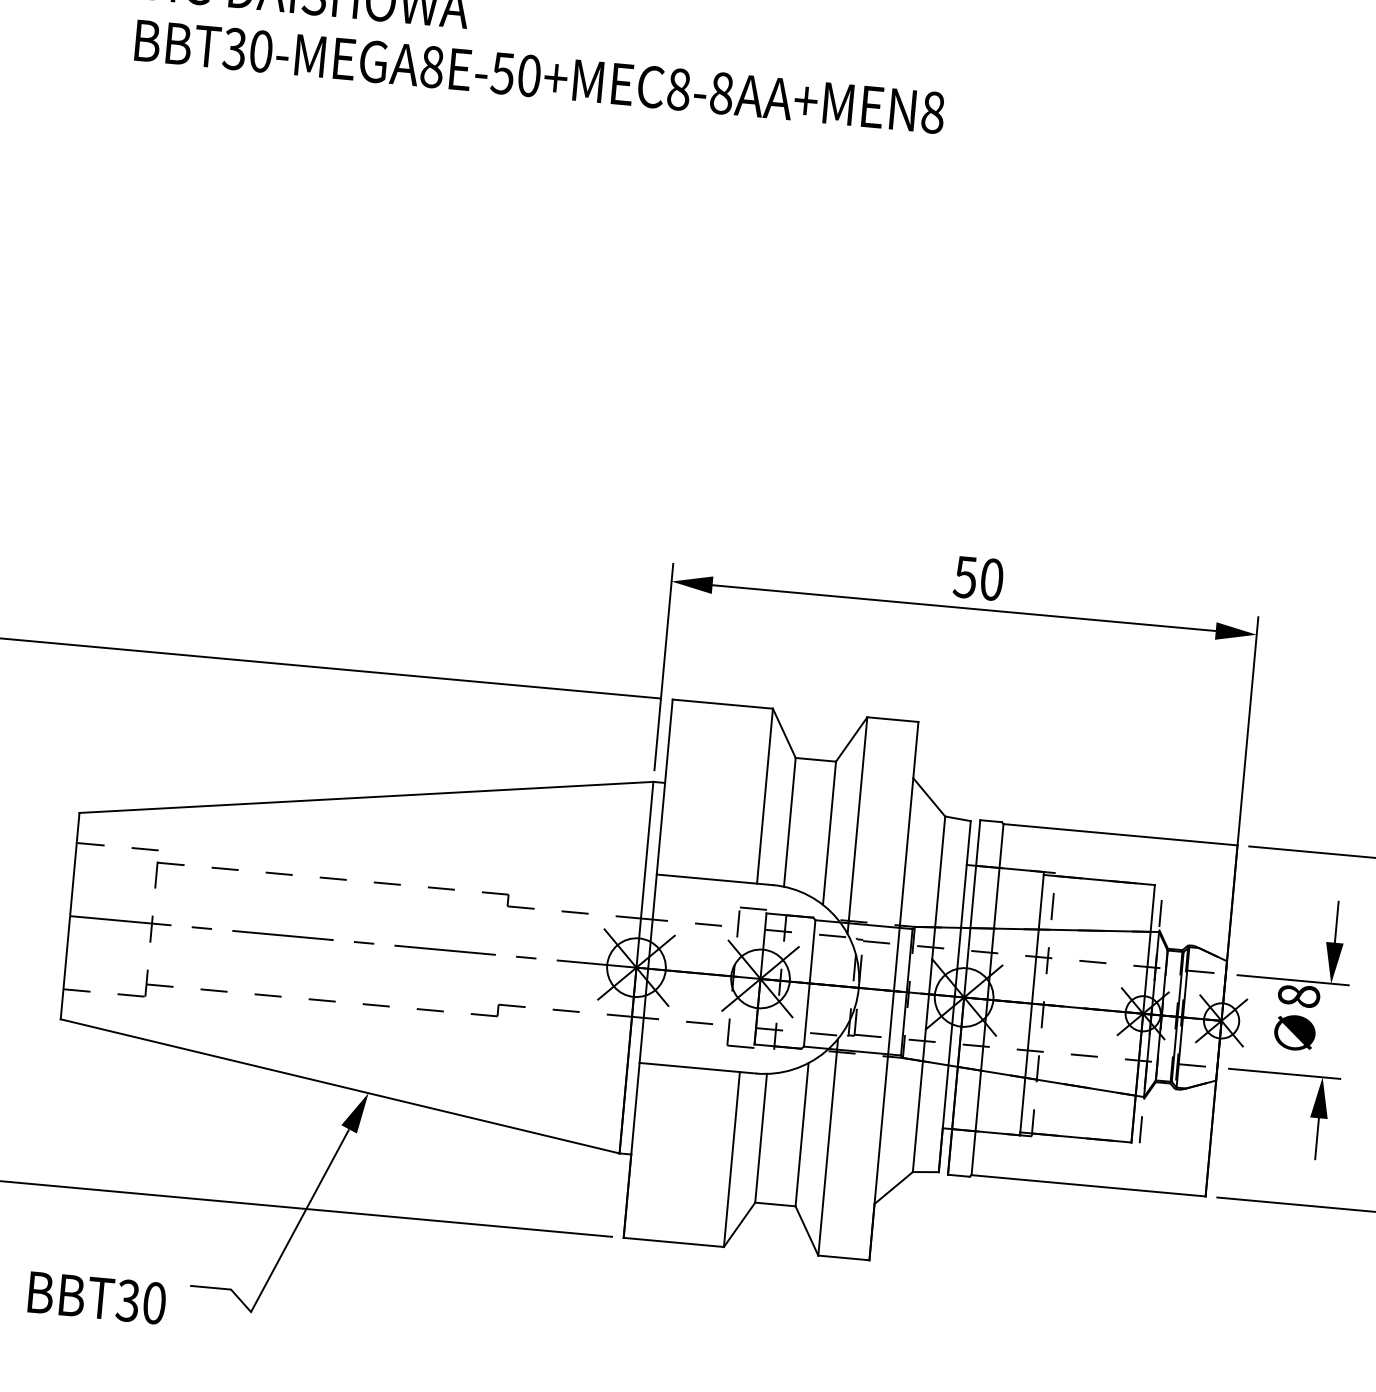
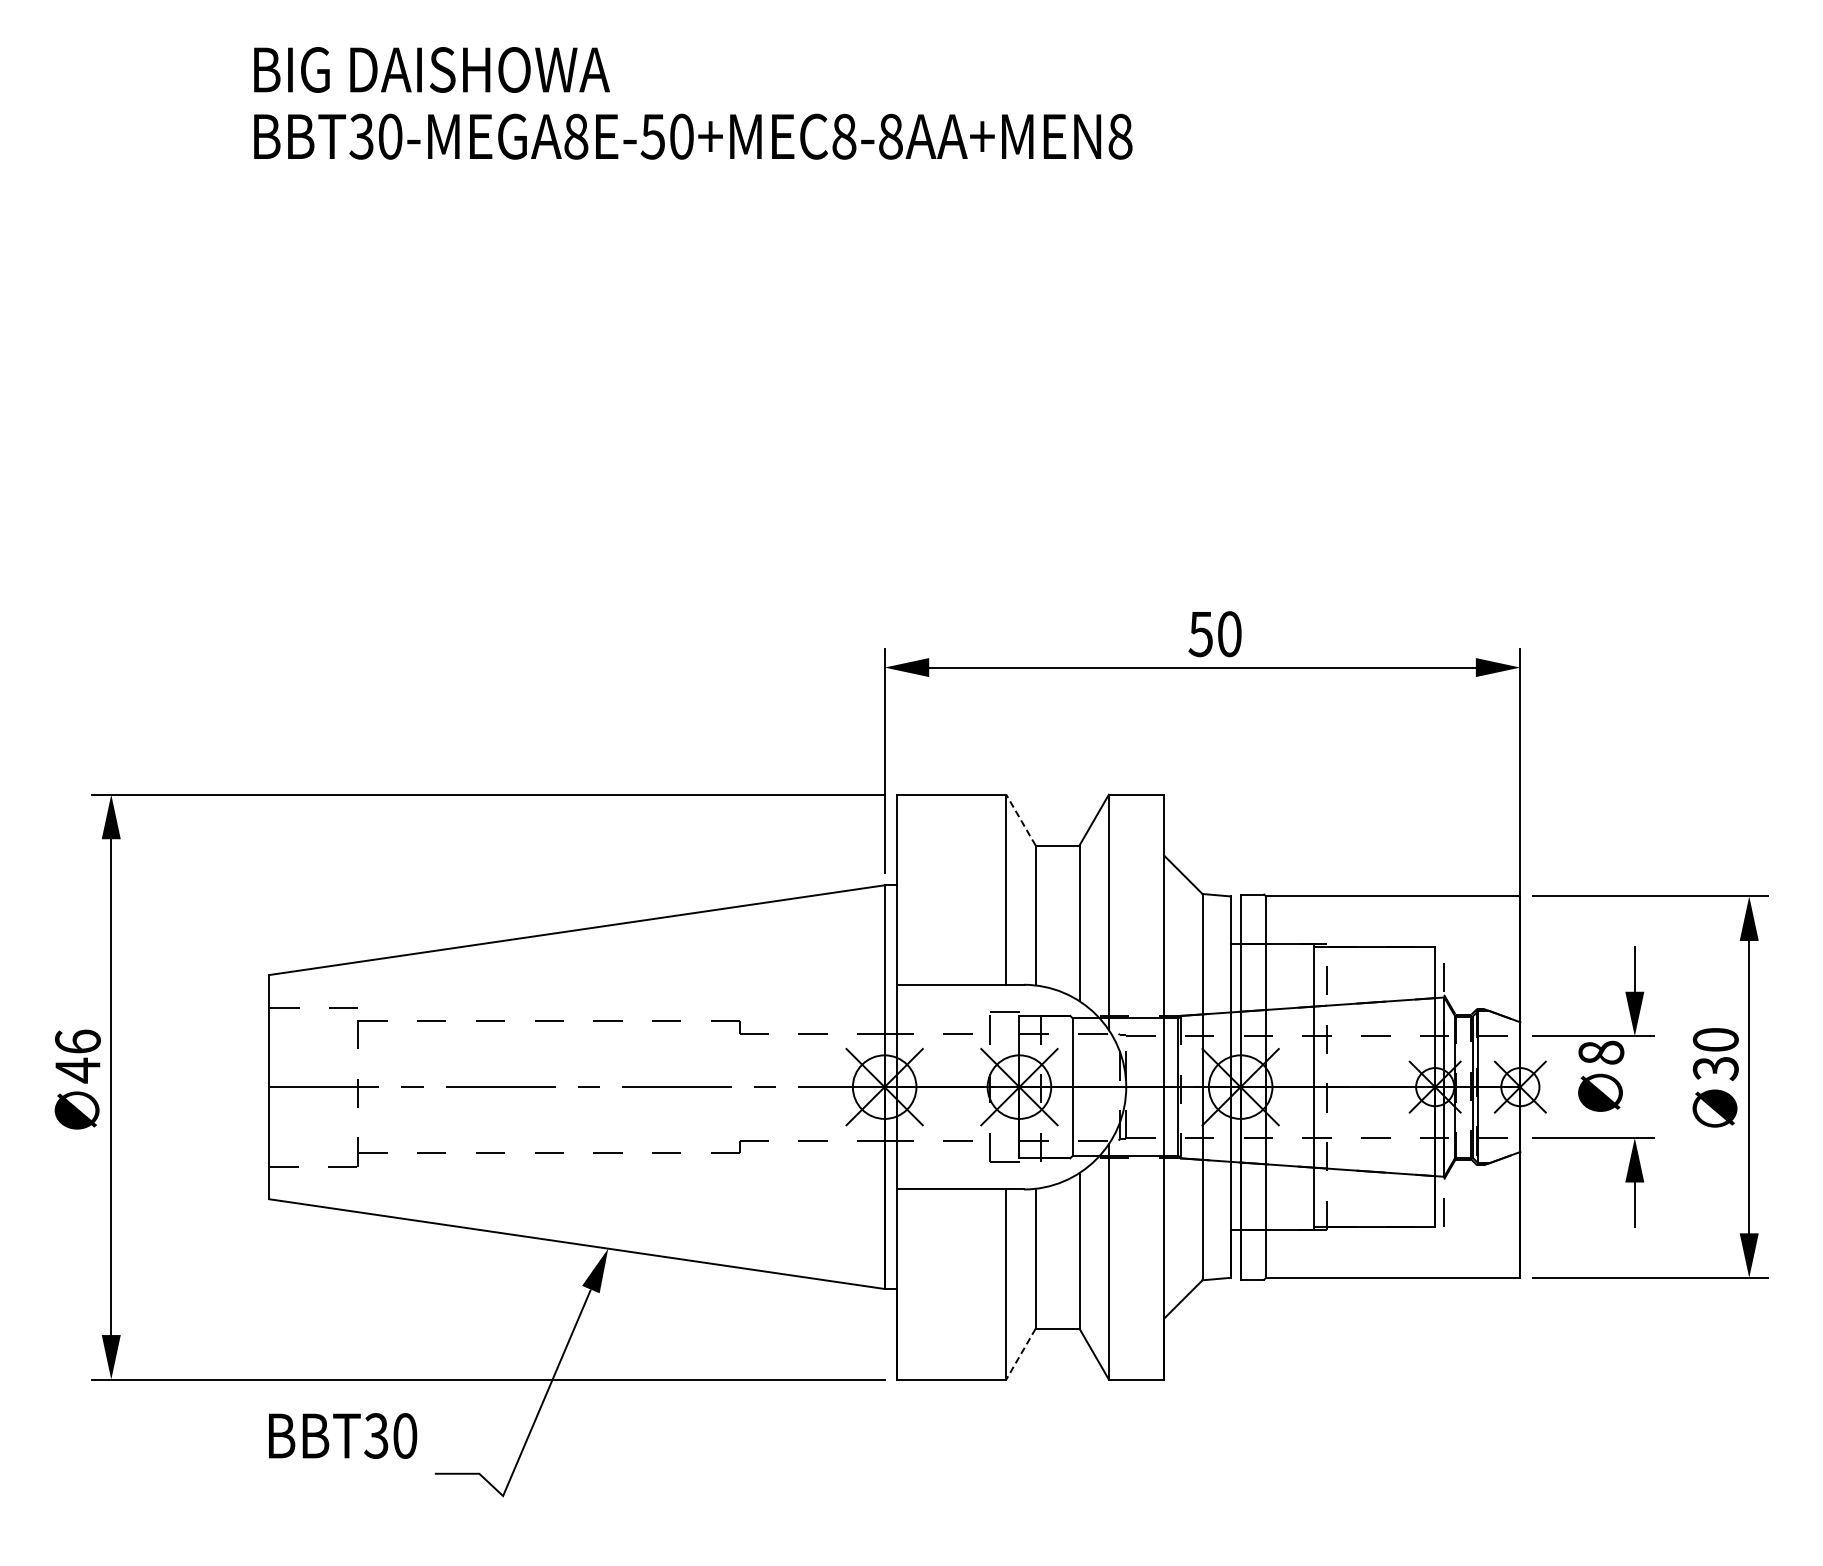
line: (783, 732) -> (1020, 819), solid -> dashed
line: (739, 1225) -> (1020, 1354), solid -> dashed
text: (97, 1297) -> (343, 1435), moved

